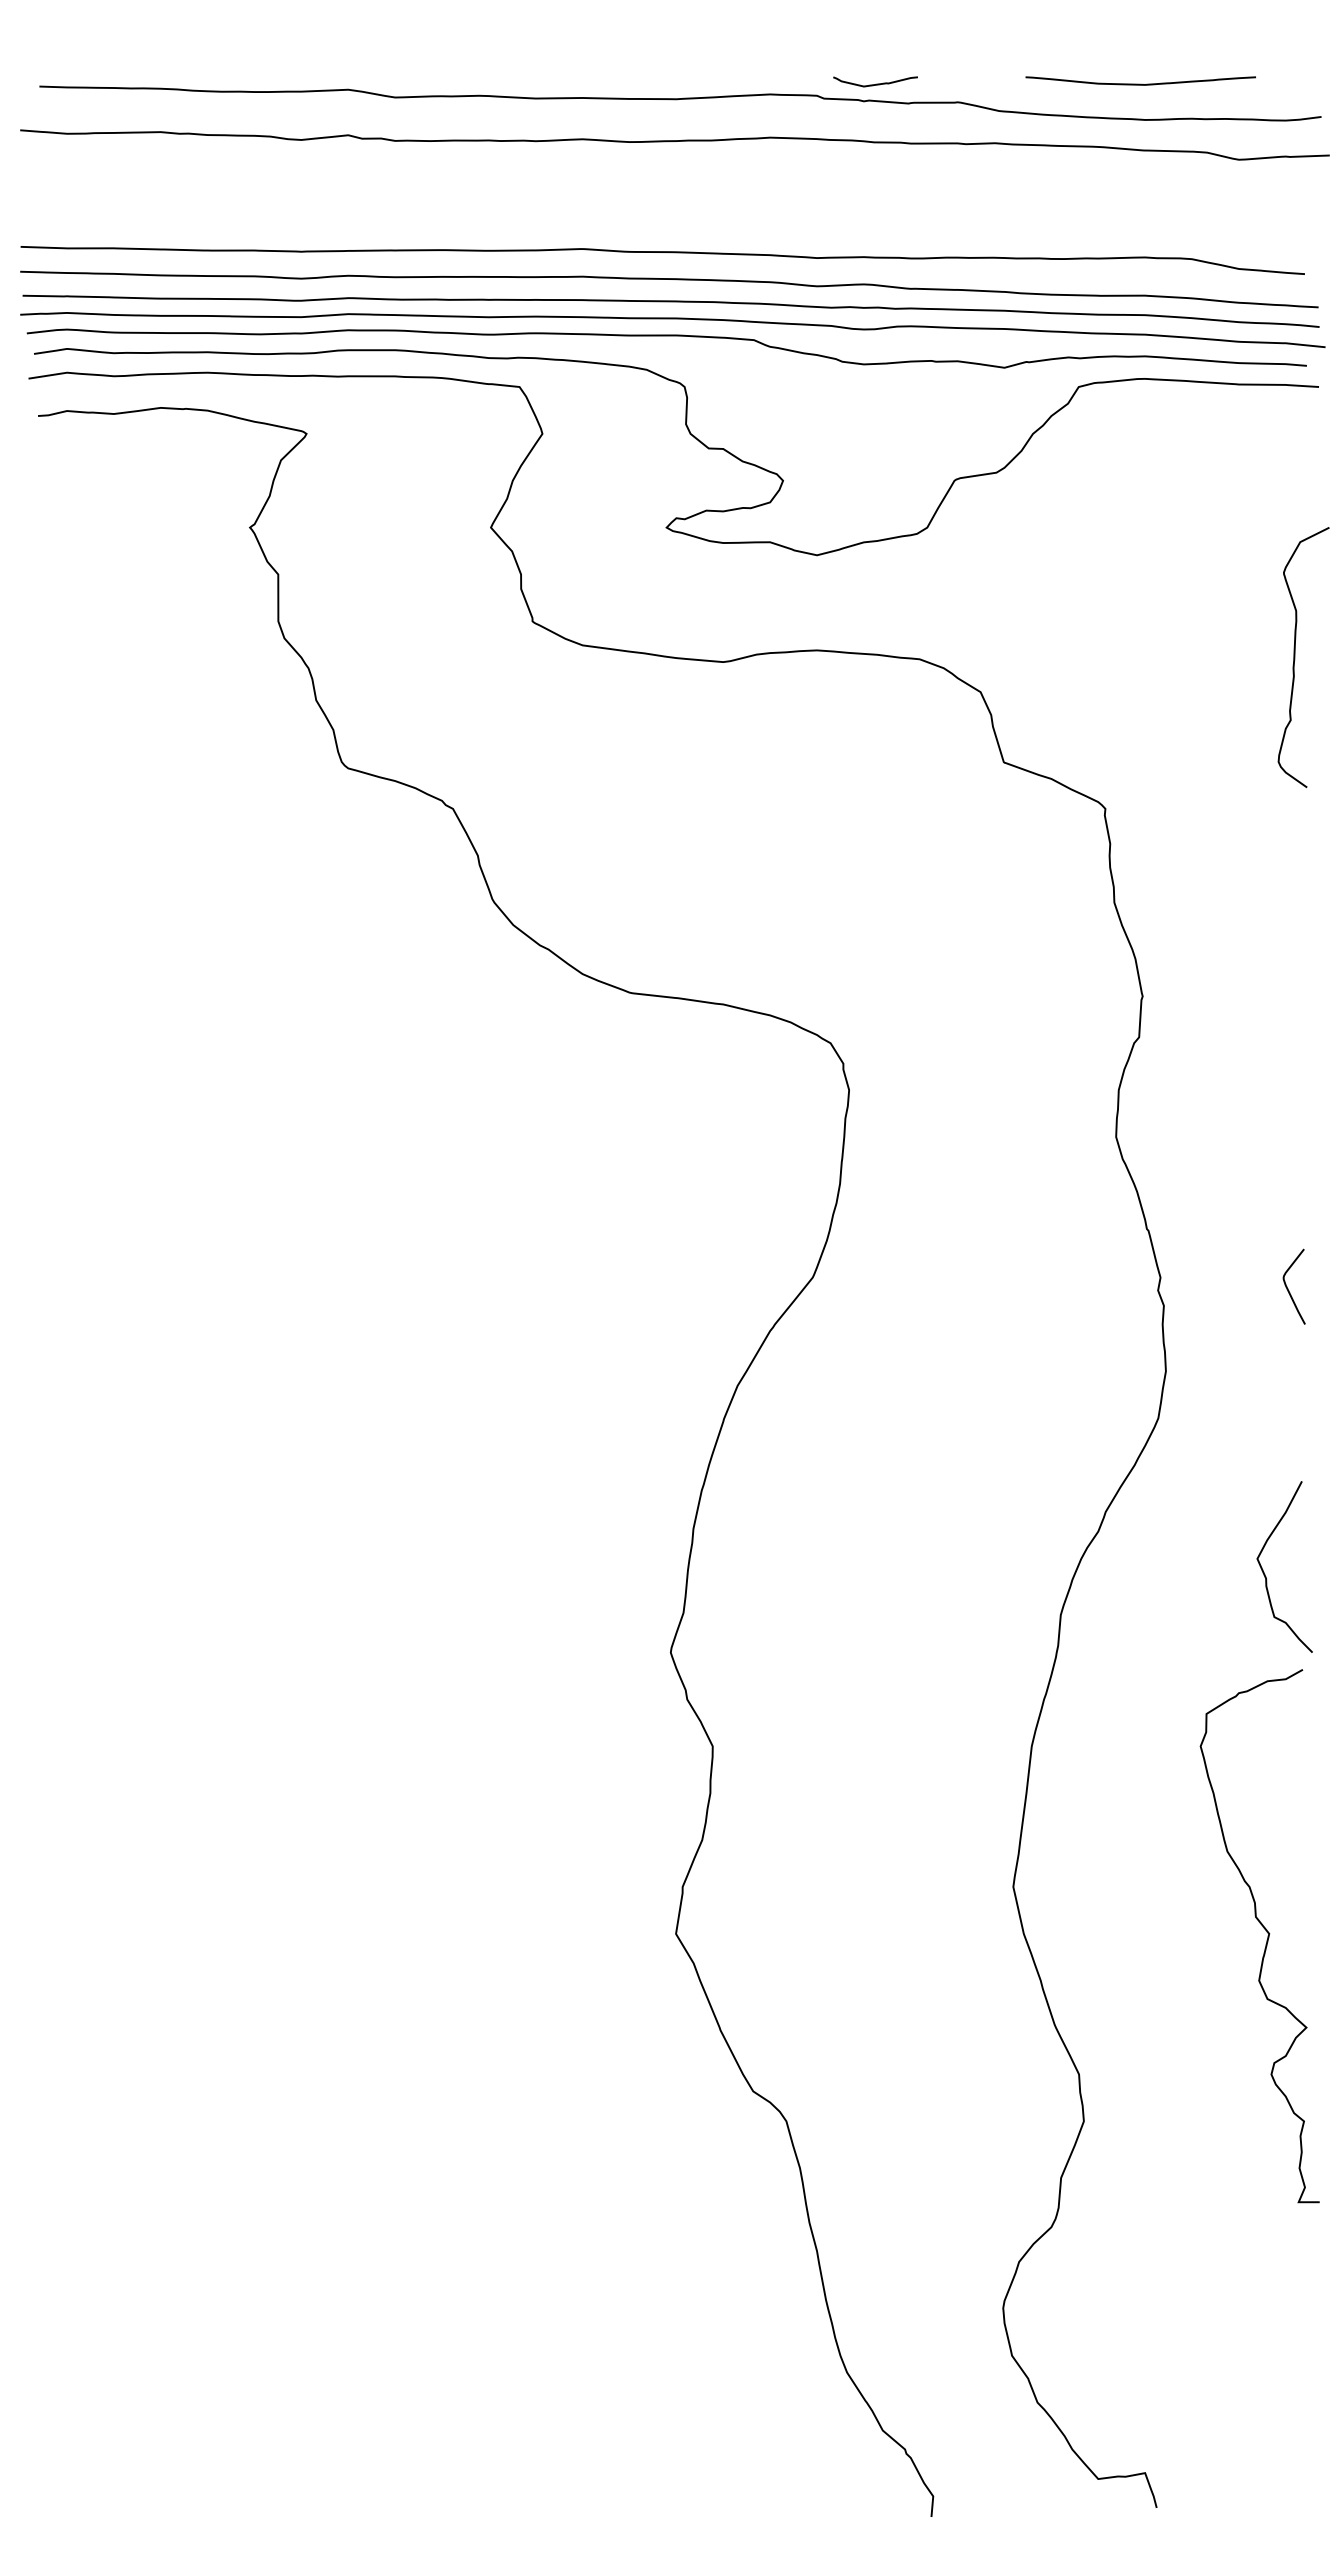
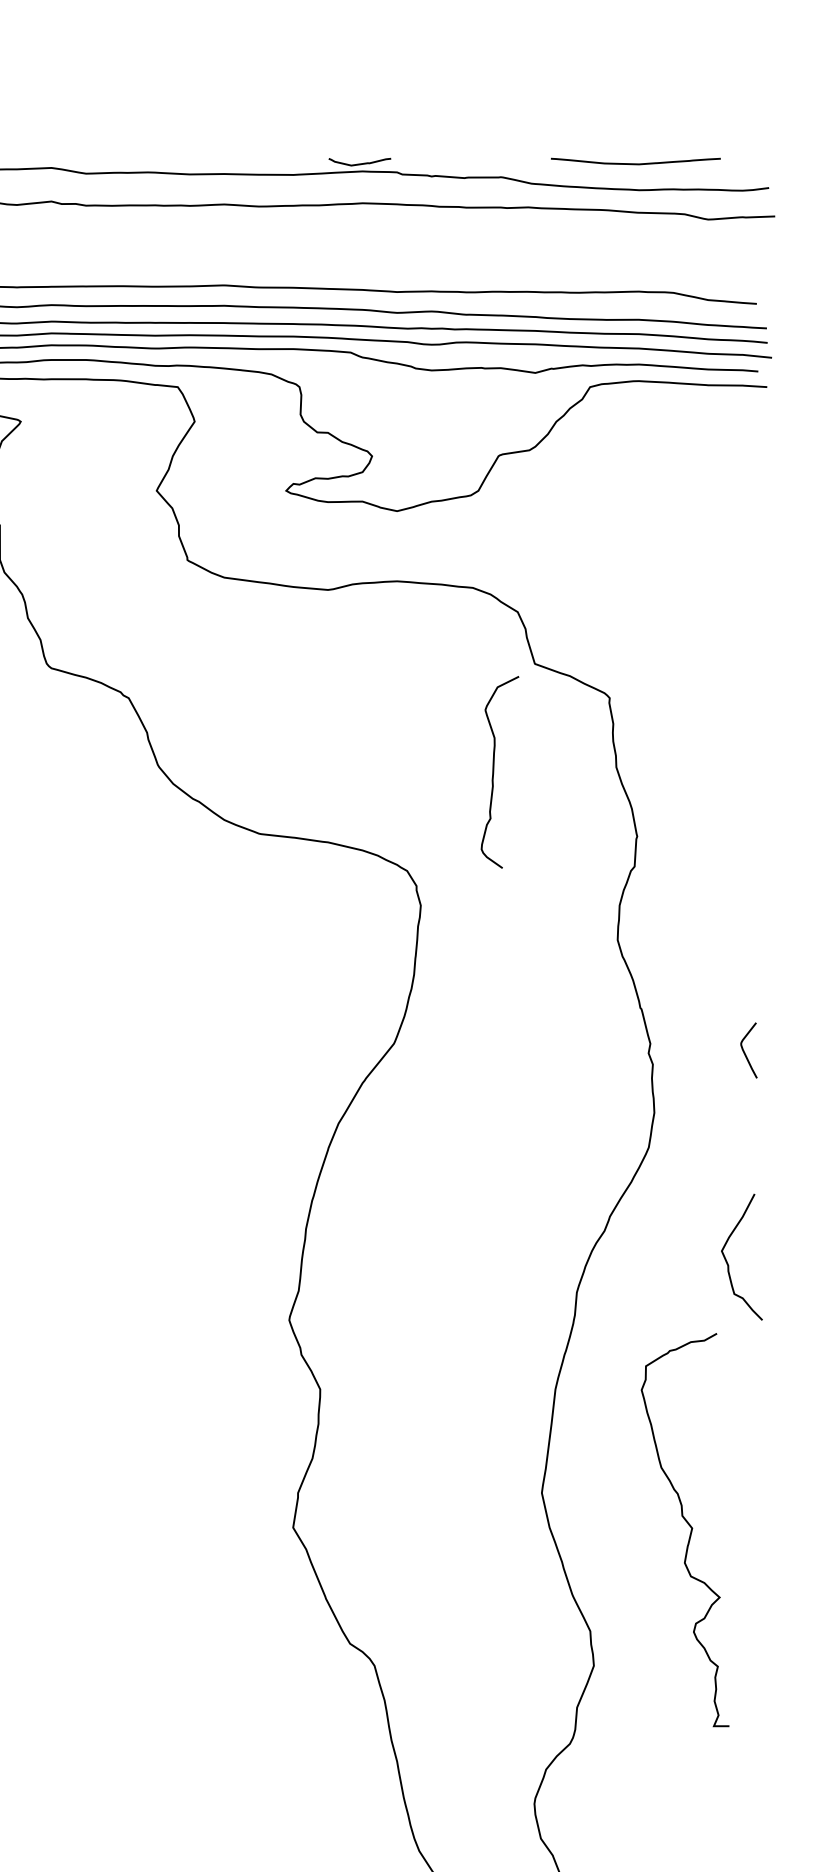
curve: (876, 83) -> (360, 163), moved
curve: (1295, 657) -> (494, 772), moved
curve: (1267, 1936) -> (690, 1530), moved

